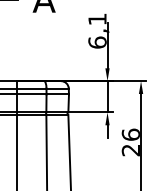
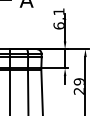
text: (129, 134) -> (78, 81), 26 -> 29

